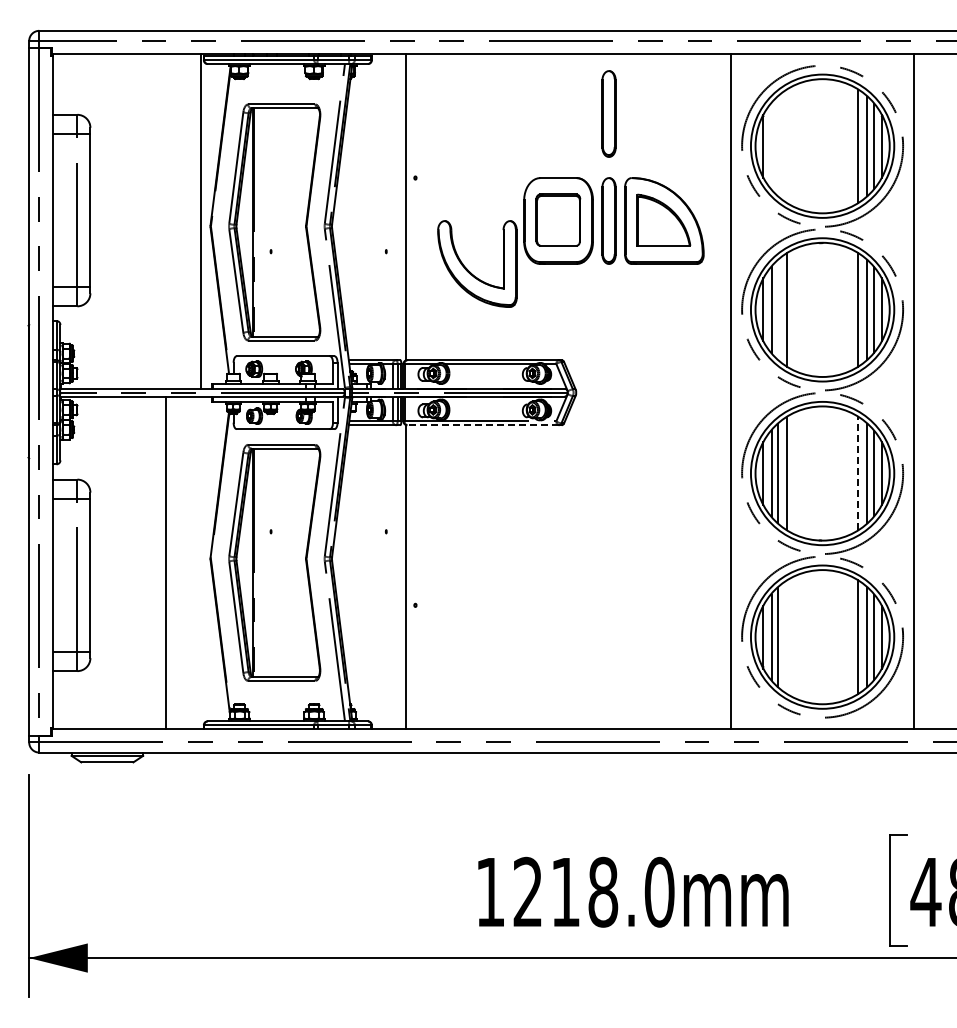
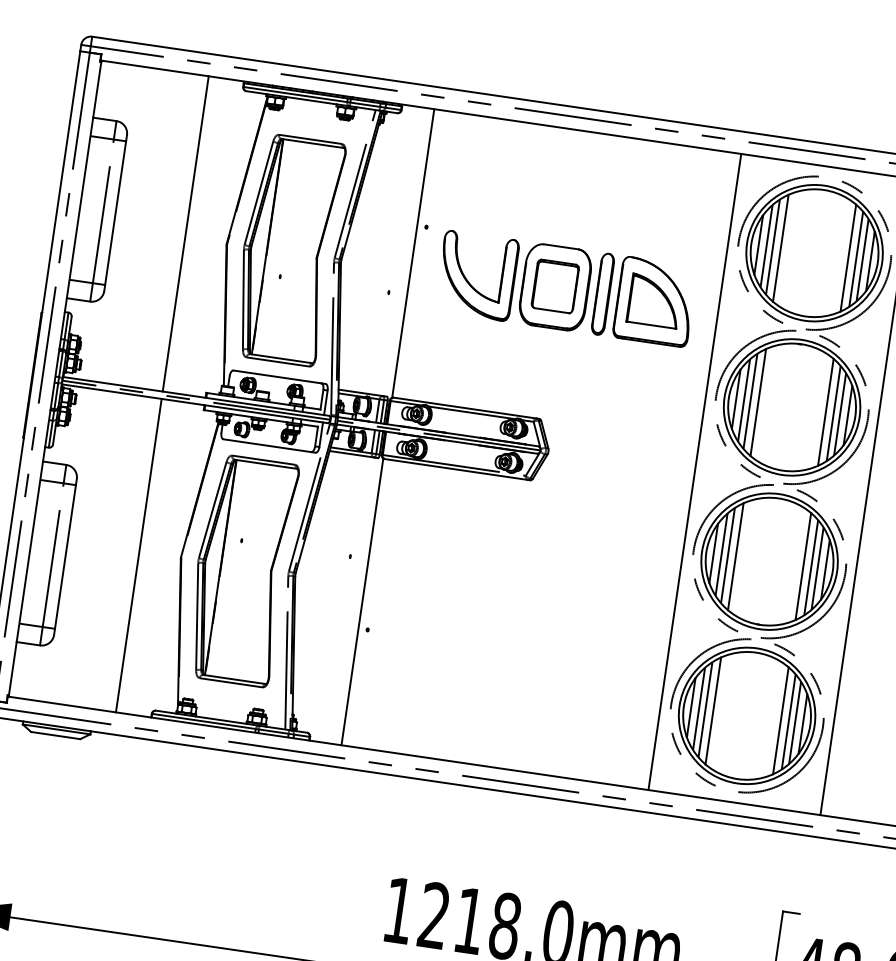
part: (608, 113) -> (617, 192), removed
line: (771, 145) -> (766, 245), added
line: (778, 145) -> (773, 246), added
line: (786, 145) -> (780, 247), added
line: (201, 221) -> (185, 233), moved
part: (469, 270) -> (468, 280), moved
line: (778, 309) -> (750, 400), added
line: (483, 425) -> (456, 469), dashed -> solid
line: (858, 473) -> (803, 566), dashed -> solid
line: (786, 636) -> (713, 710), added

